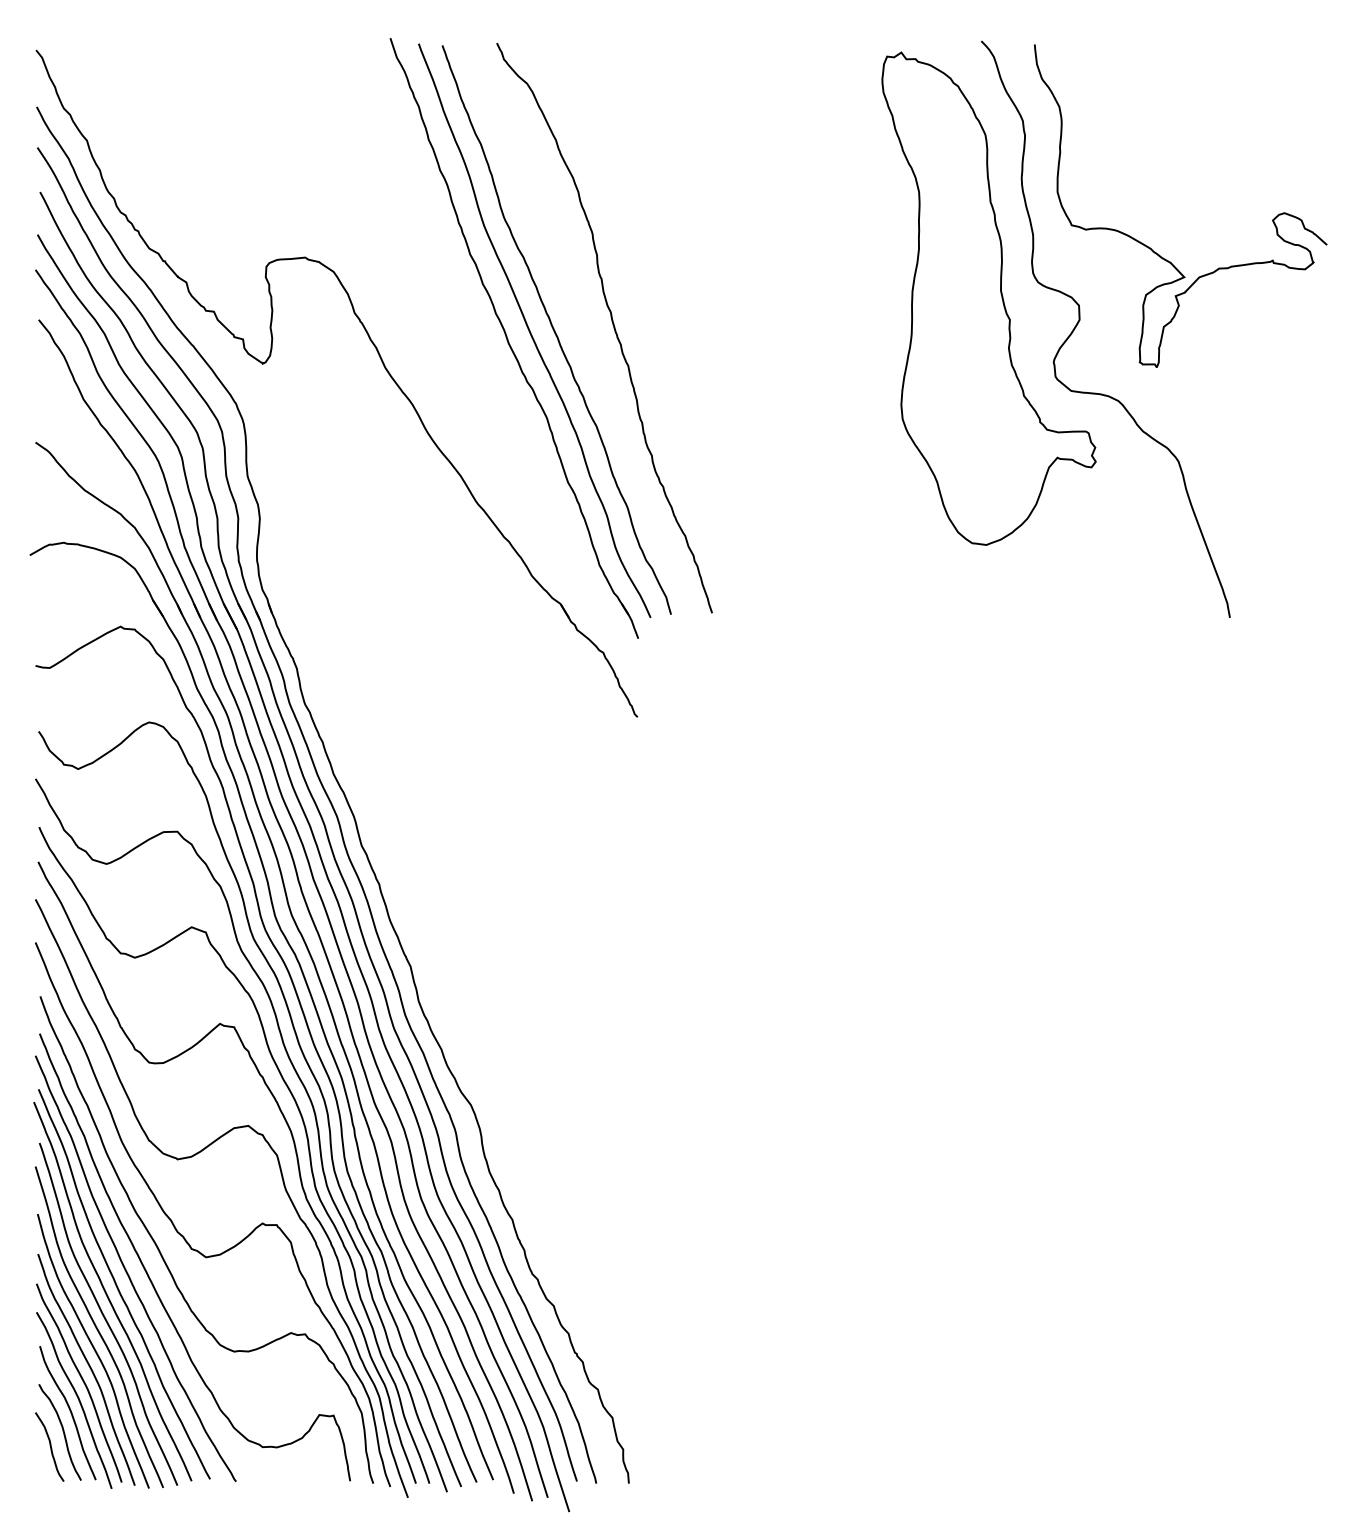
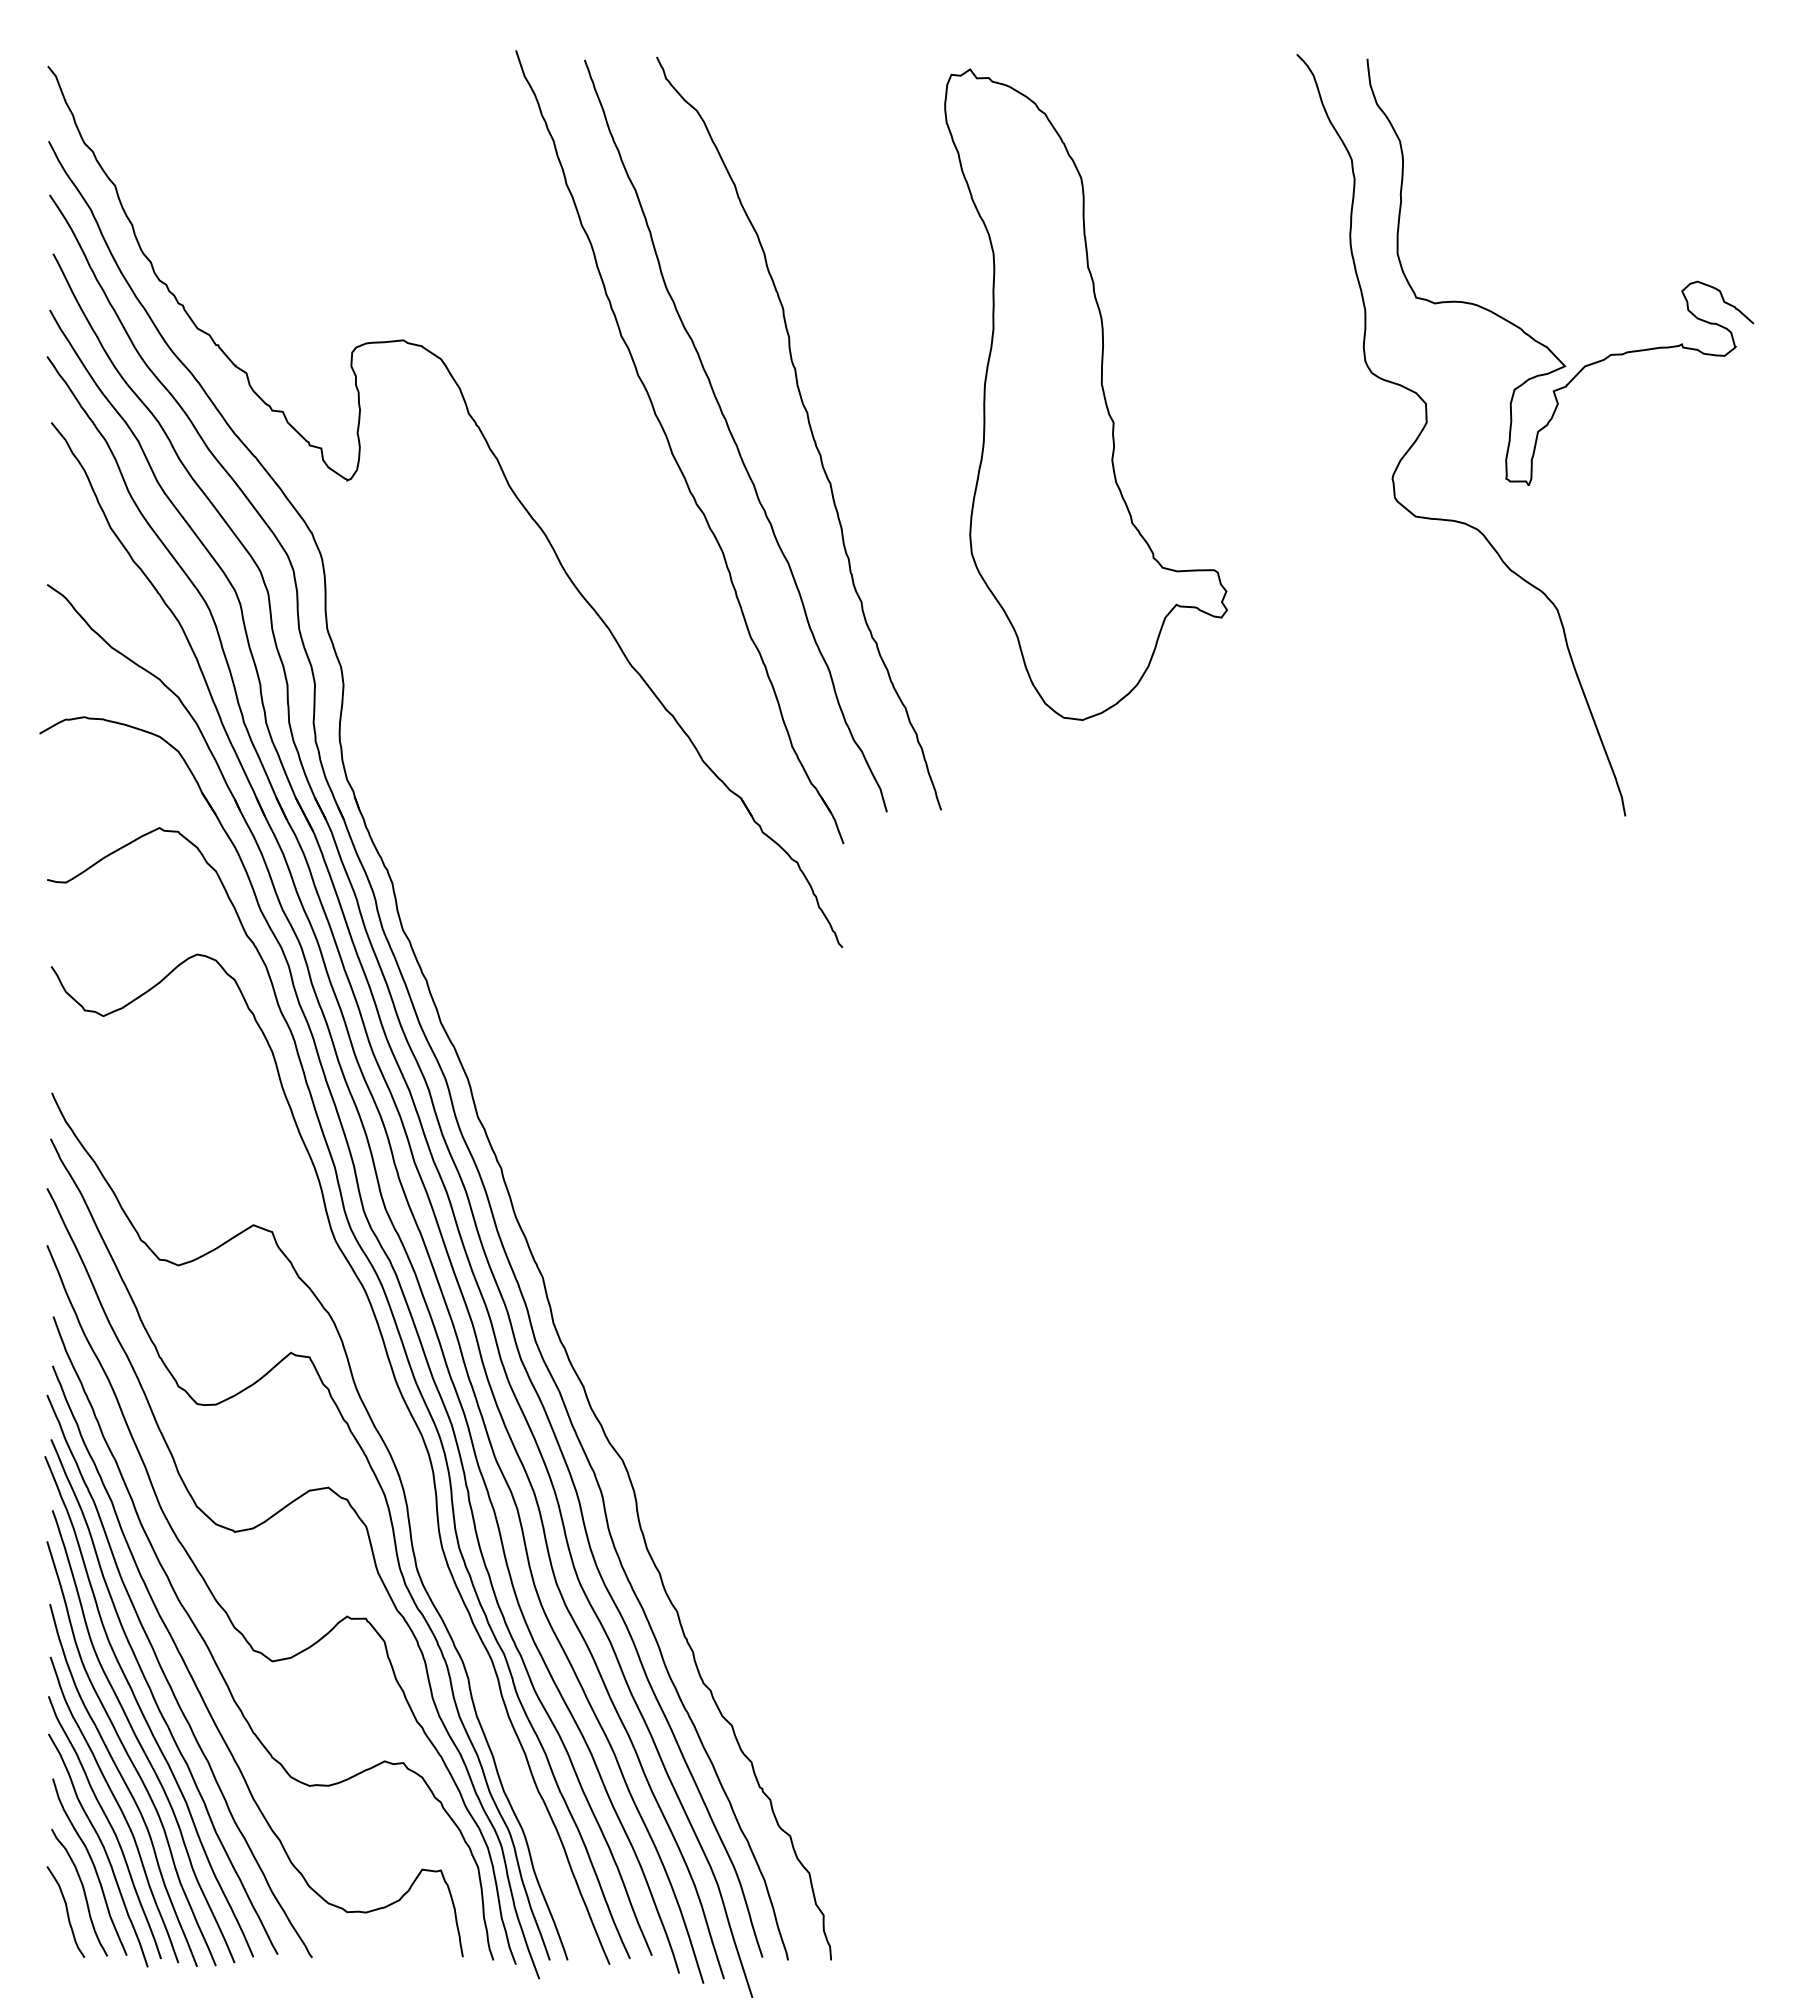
part: (988, 298) -> (1085, 394), moved
curve: (530, 331) -> (701, 438), removed
curve: (315, 1118) -> (416, 1478), removed

